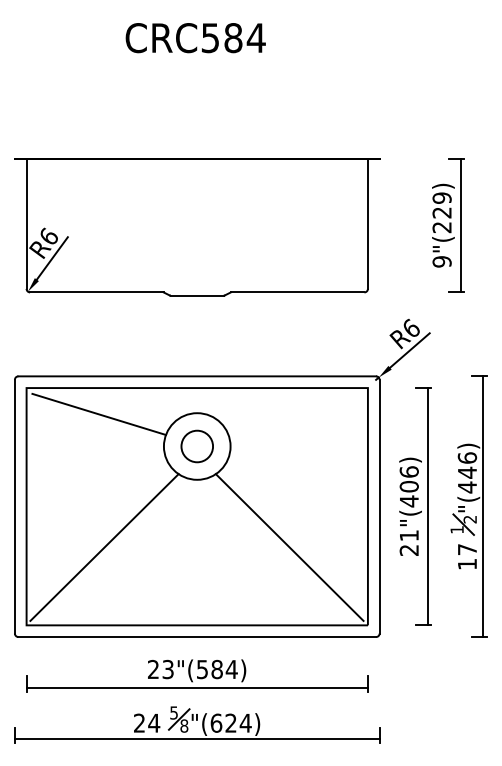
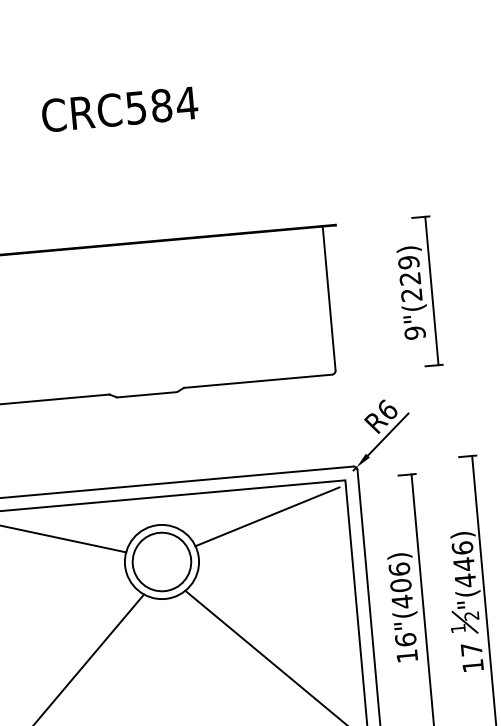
line: (295, 414) -> (267, 516), added
circle: (196, 446) -> (161, 562), size x1.67
text: (408, 542) -> (405, 647), 21"(406) -> 16"(406)

